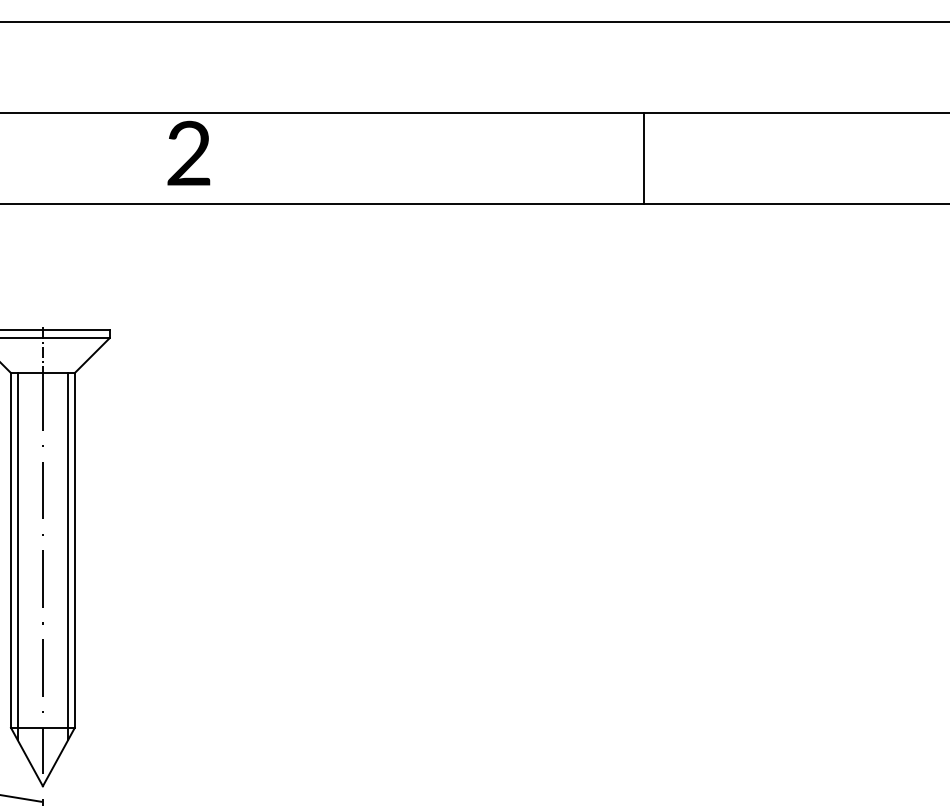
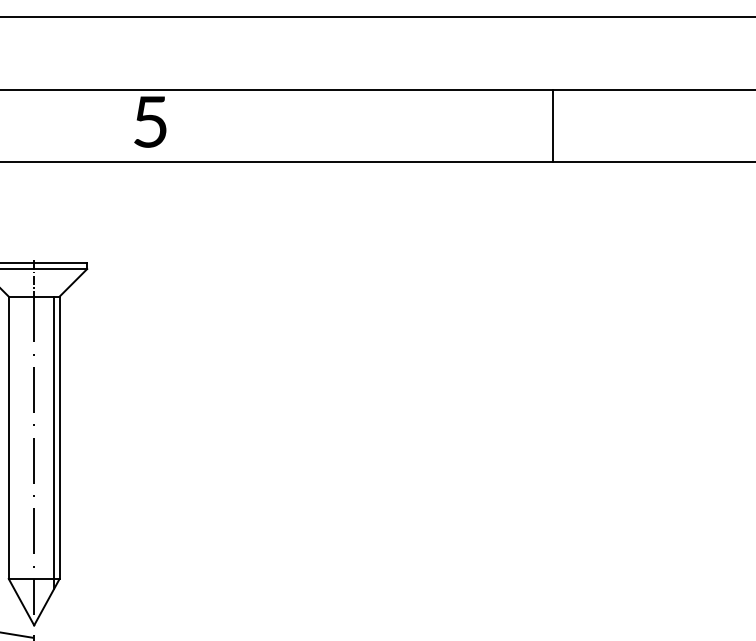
text: (189, 152) -> (150, 121), 2 -> 5
line: (644, 157) -> (552, 125), moved
line: (18, 556) -> (14, 442), removed

